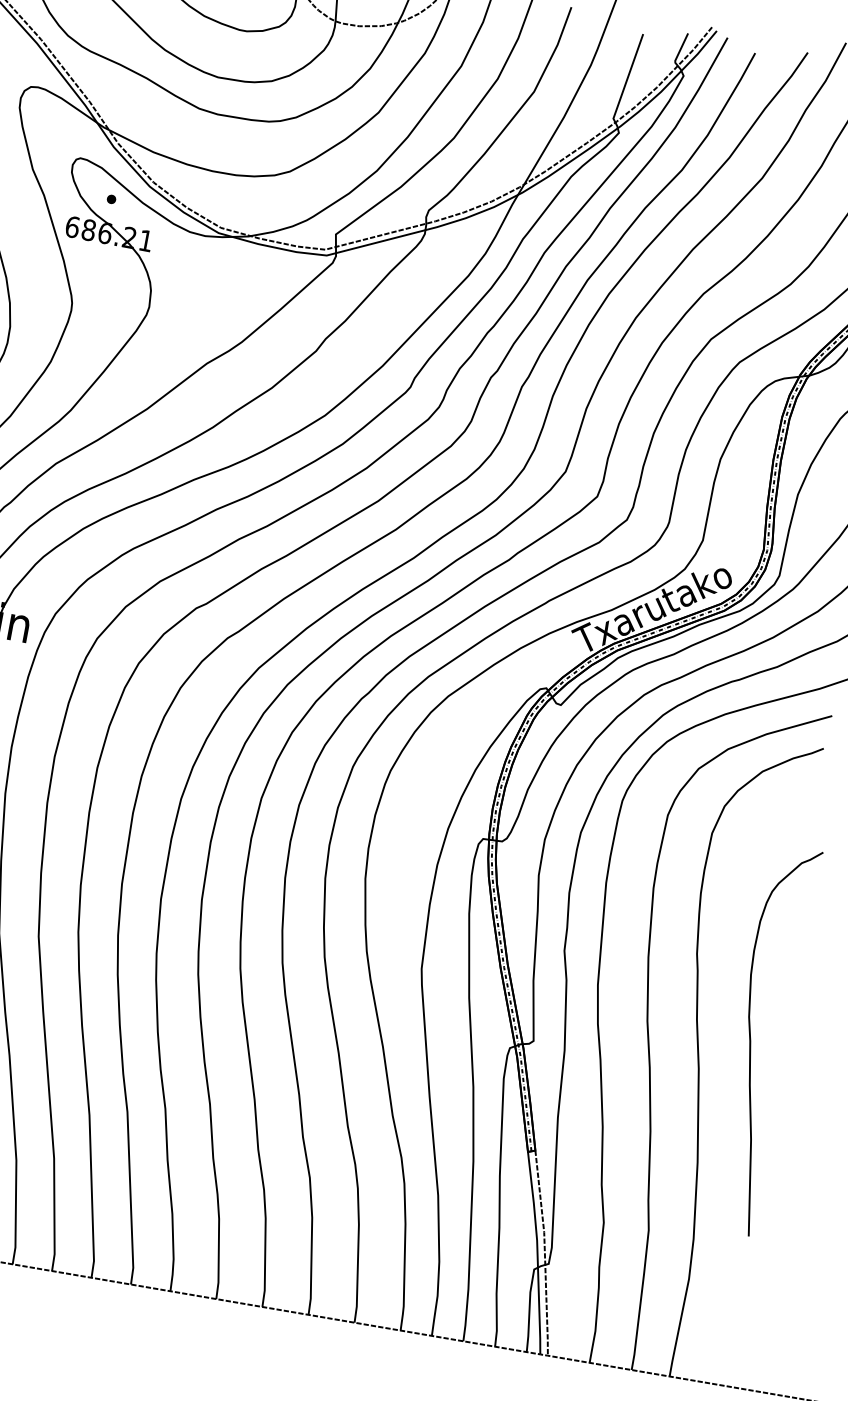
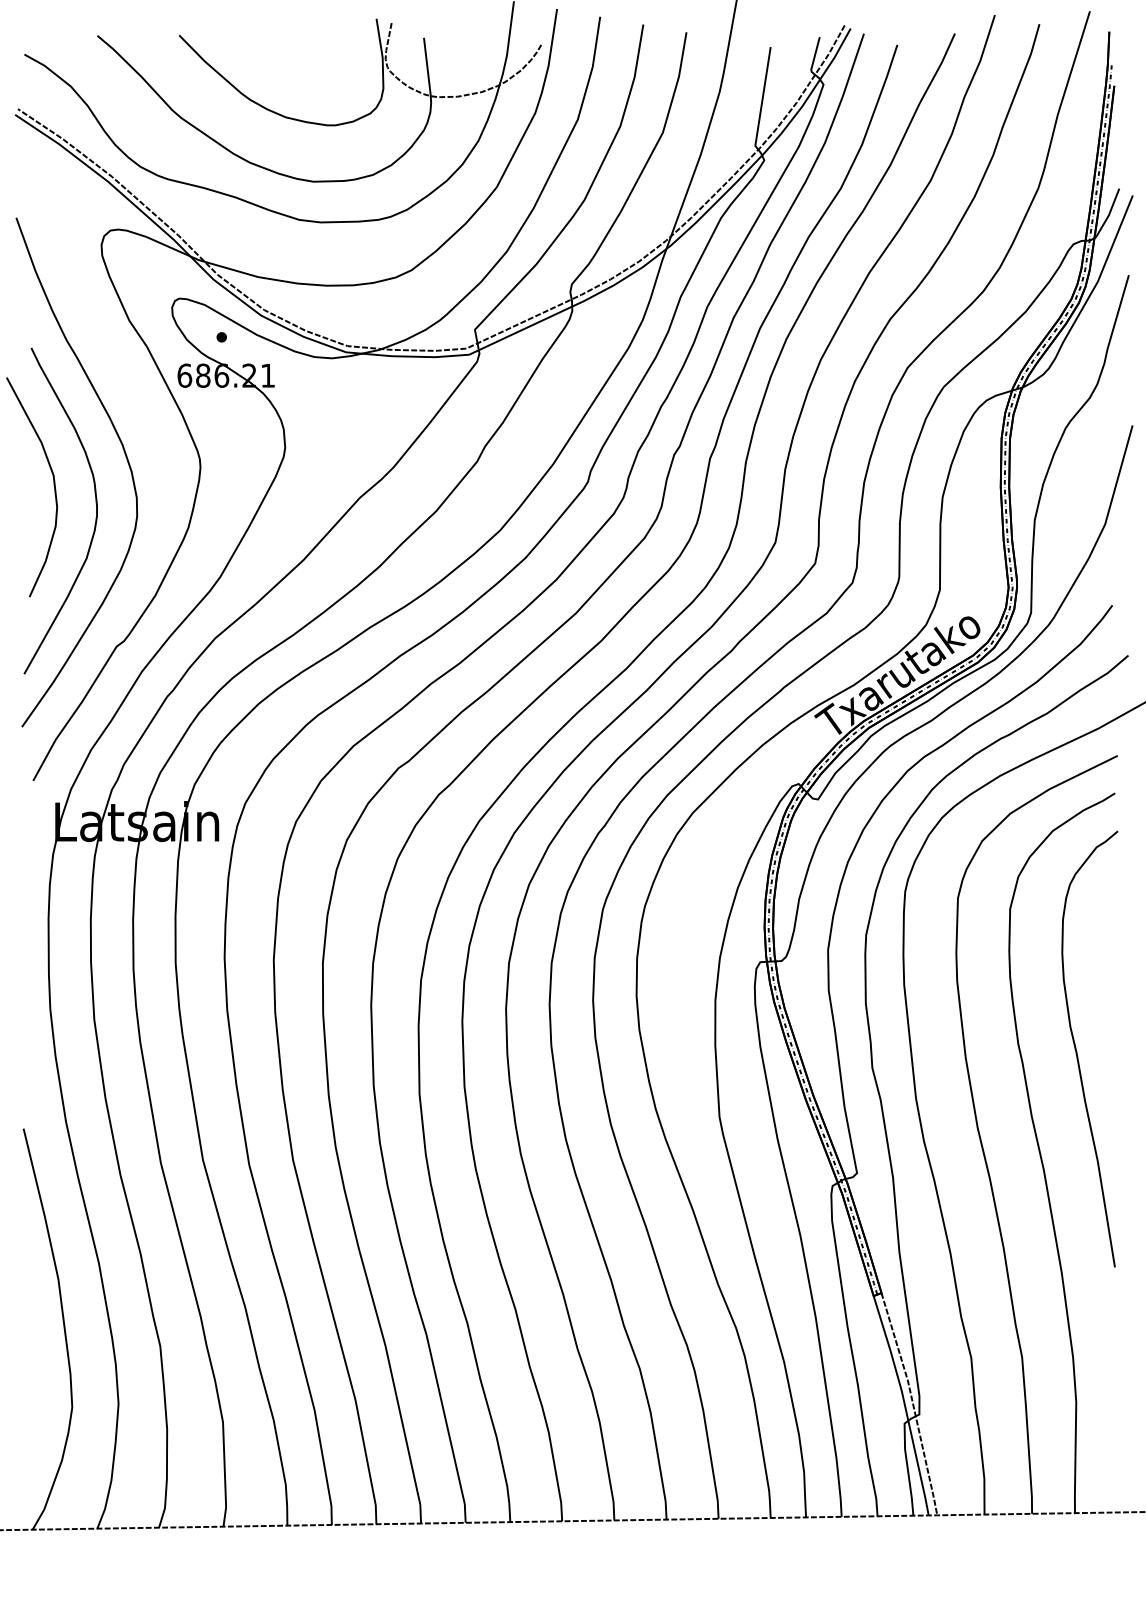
curve: (751, 1039) -> (1077, 1051), moved

